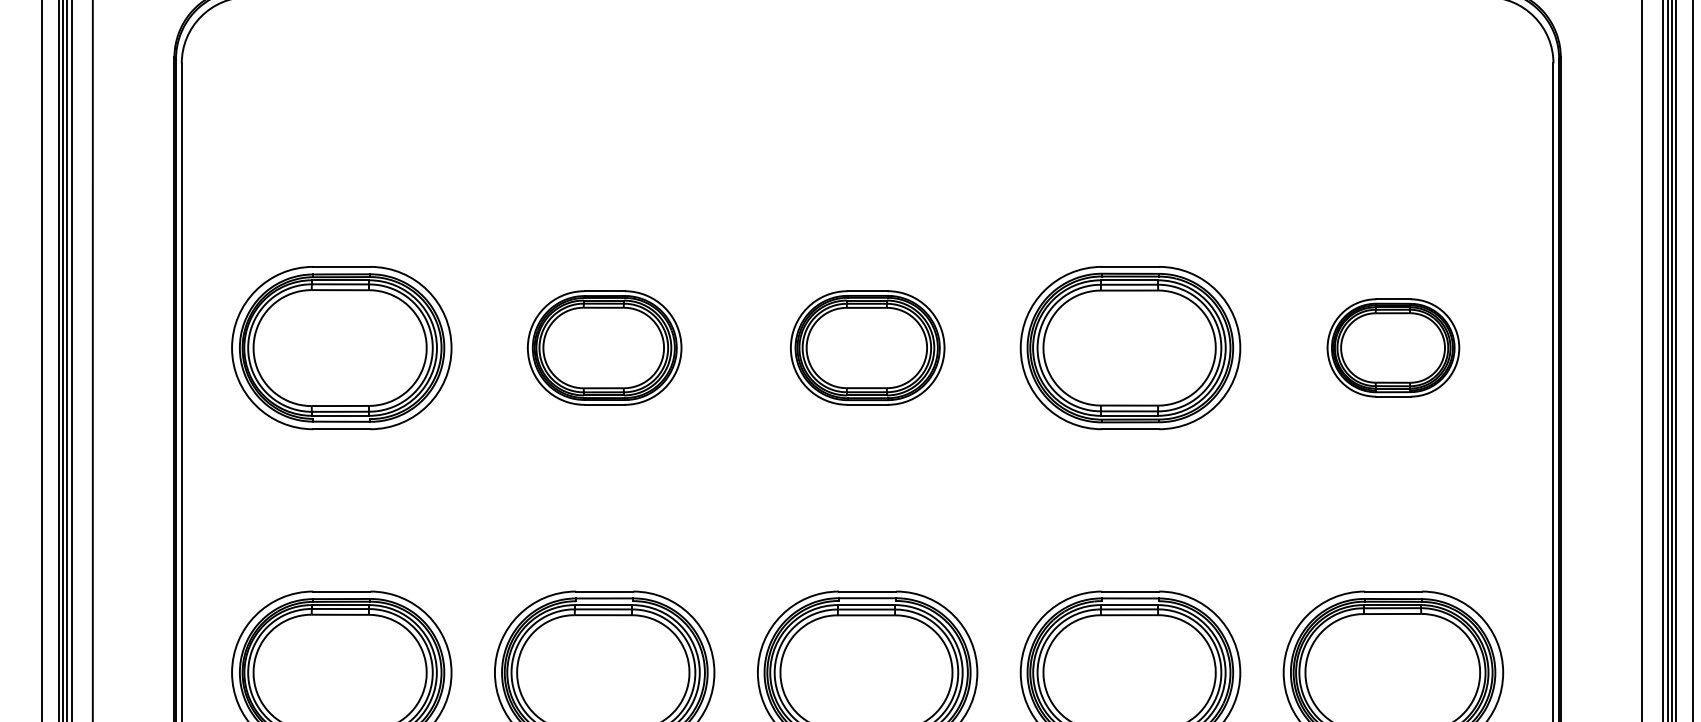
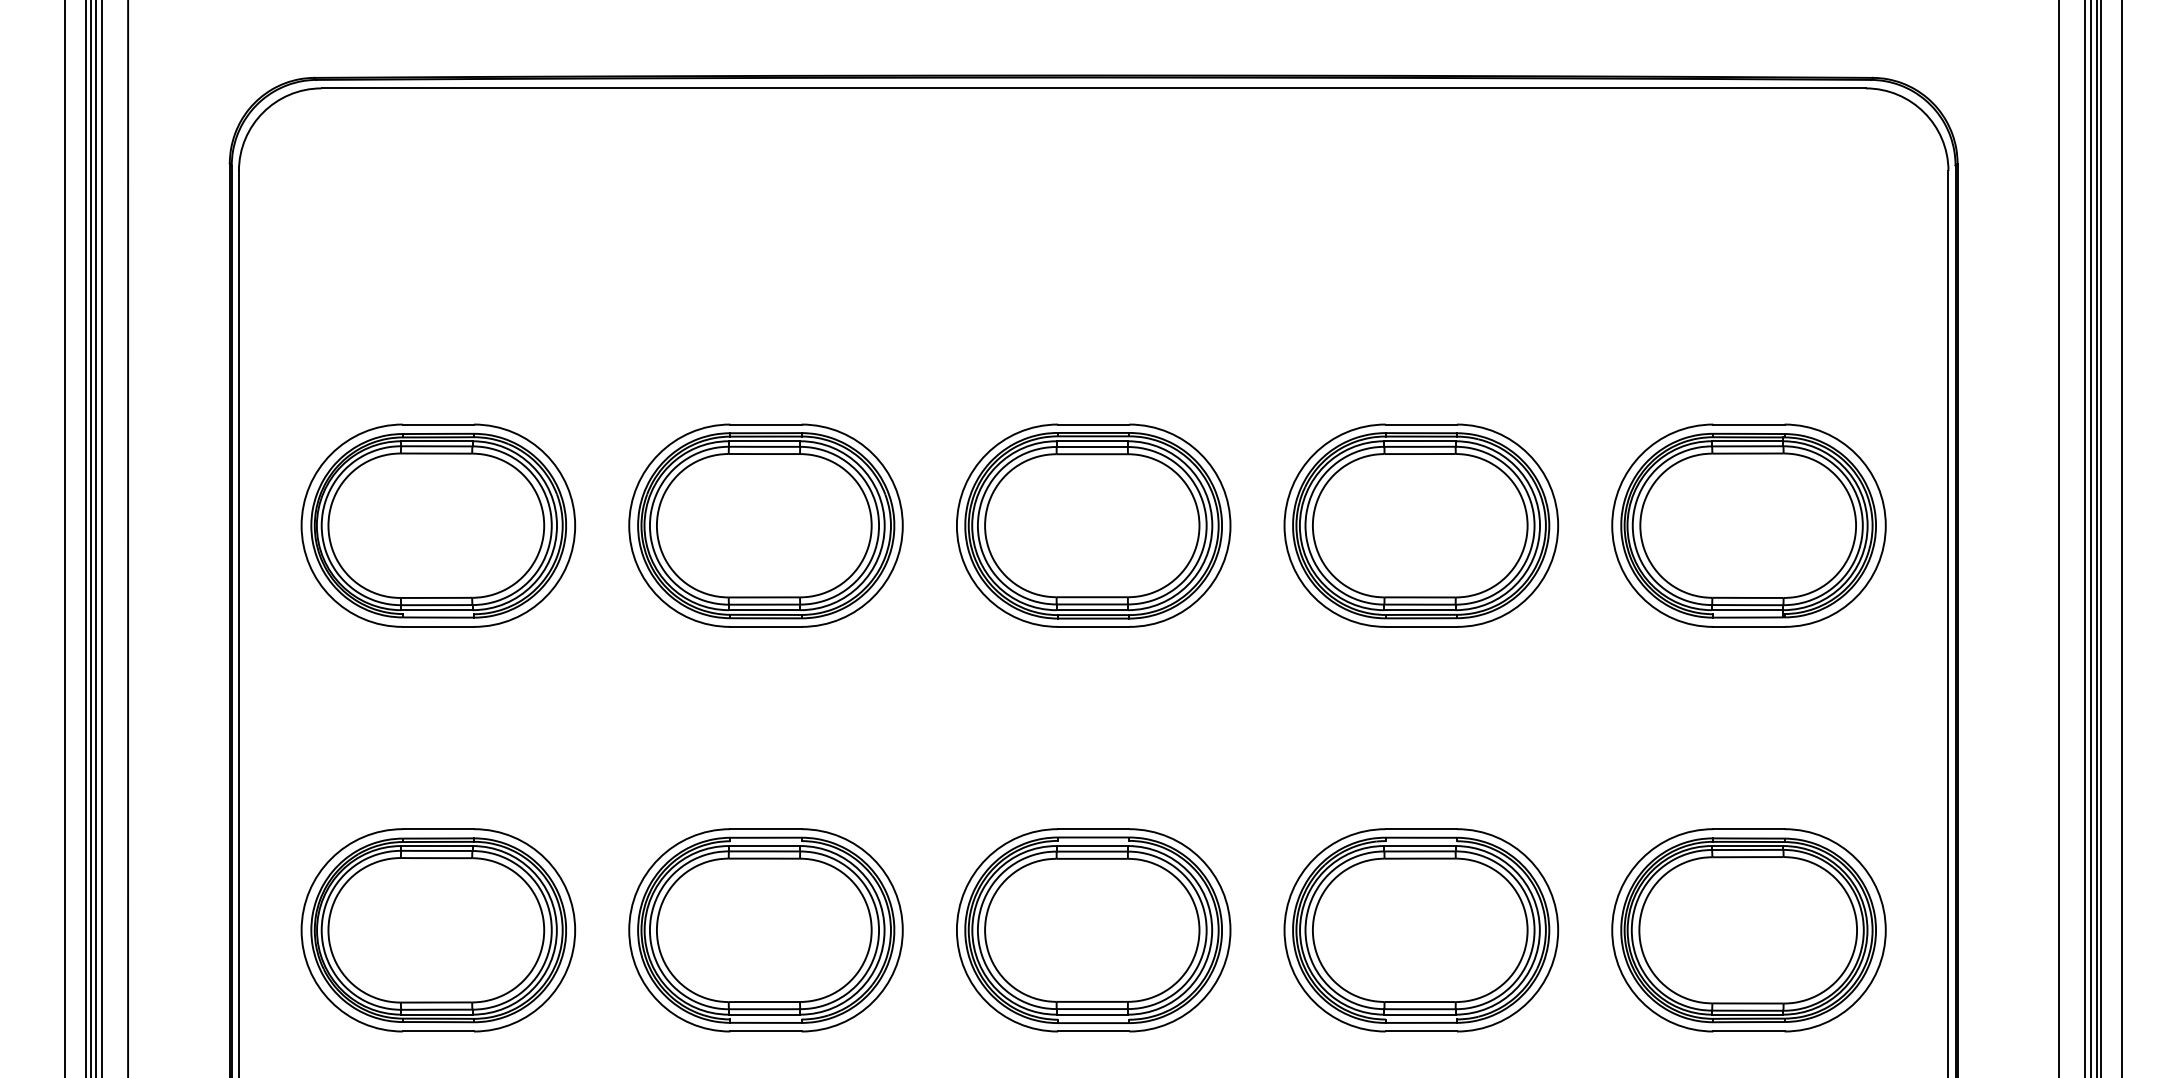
part: (604, 347) -> (765, 525), size x1.43
part: (867, 347) -> (1093, 525), size x1.43
part: (1393, 347) -> (1748, 525), size x1.67

